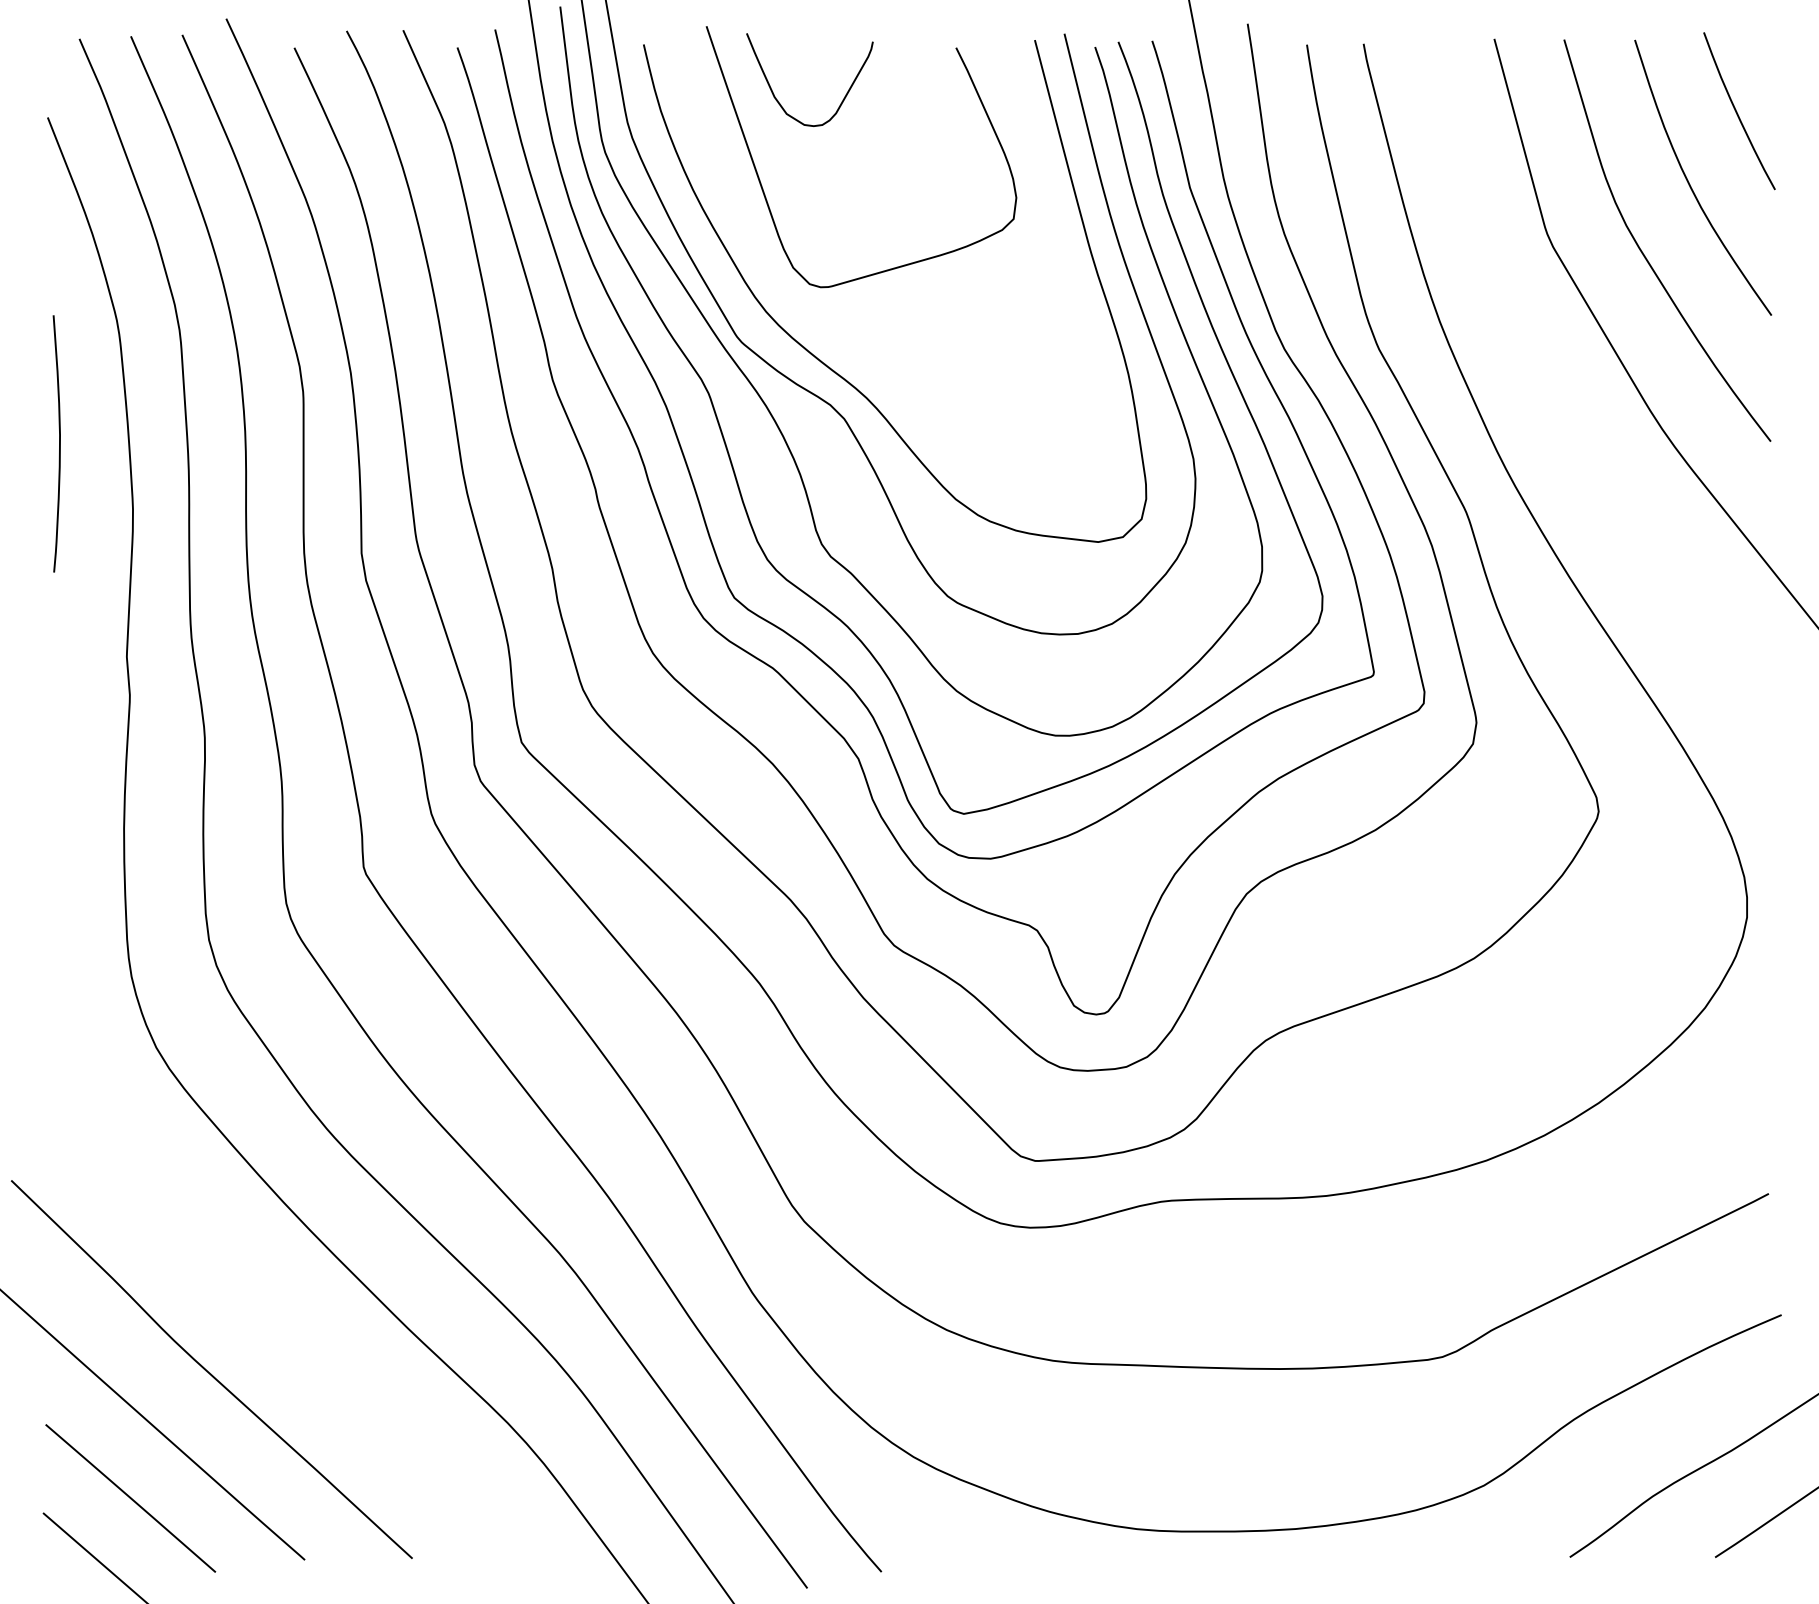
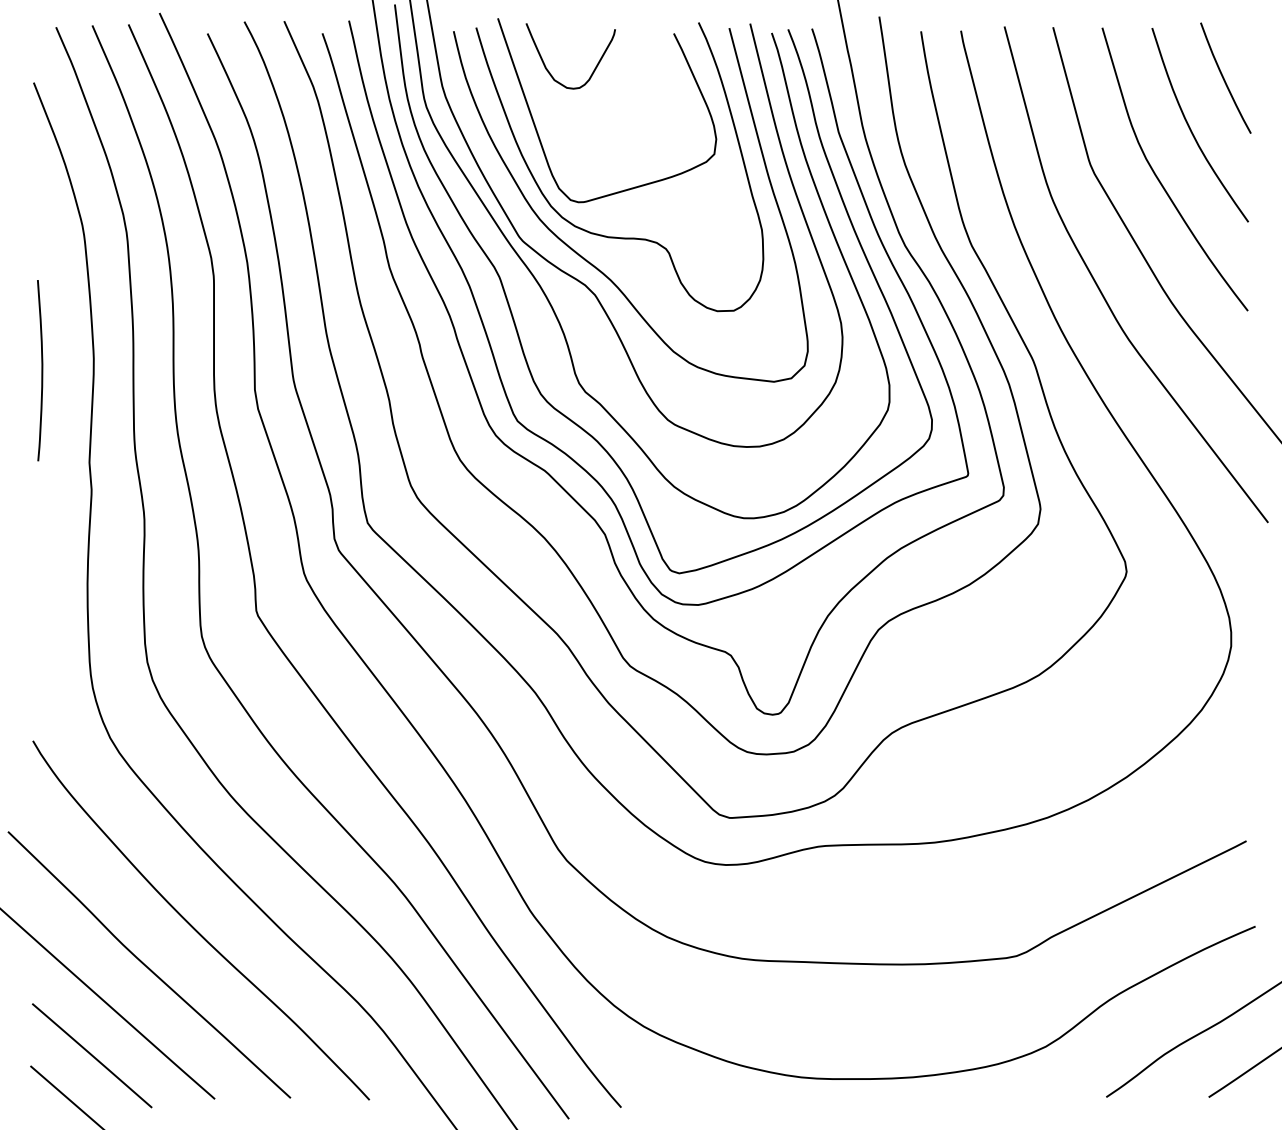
curve: (873, 335) -> (615, 236), added
curve: (1562, 412) -> (1101, 290), added
curve: (58, 443) -> (41, 370), moved
curve: (275, 1316) -> (194, 927), added

